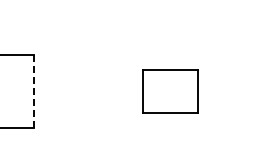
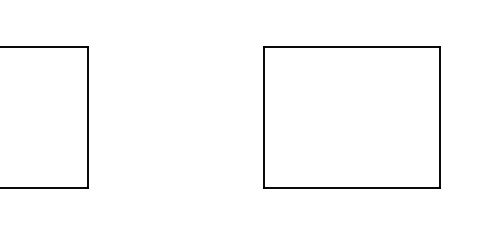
line: (33, 91) -> (87, 117), dashed -> solid
part: (170, 91) -> (352, 117), size x1.67

